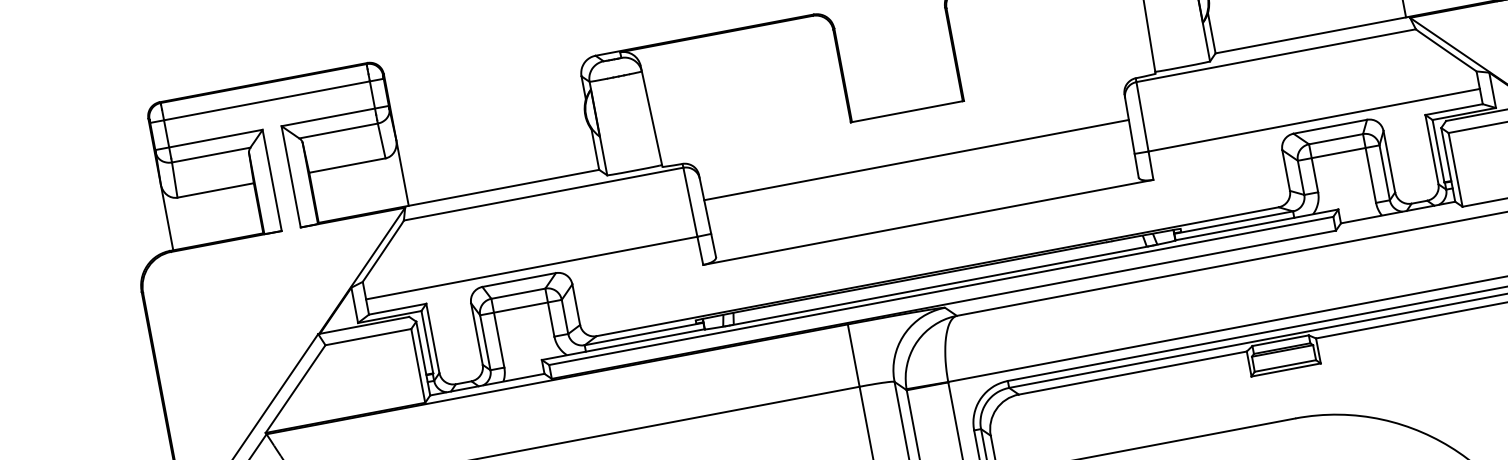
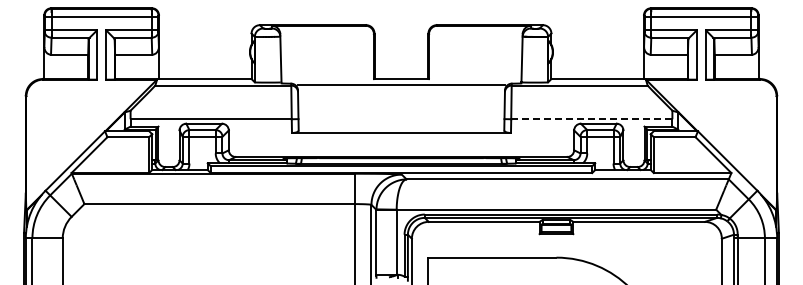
line: (1313, 120) -> (591, 119), solid -> dashed
line: (916, 159) -> (401, 84), moved

